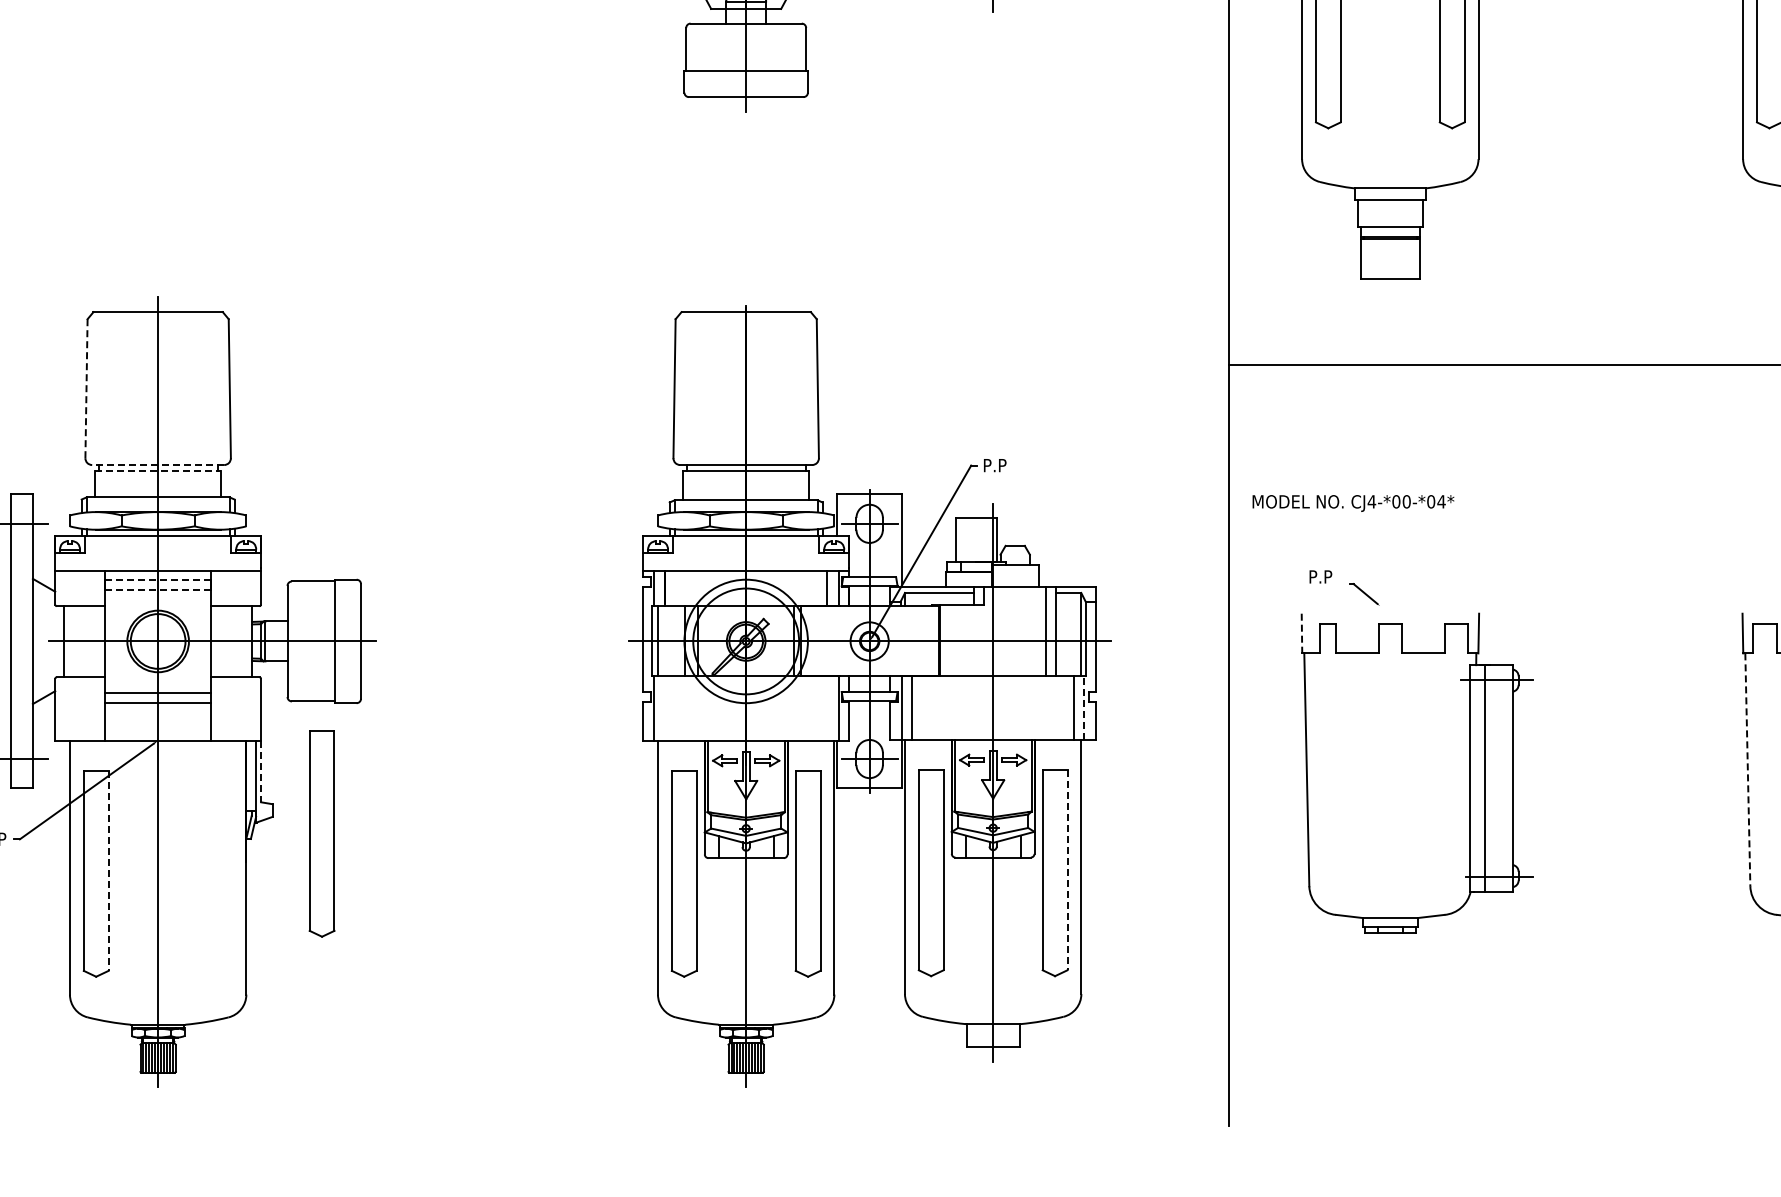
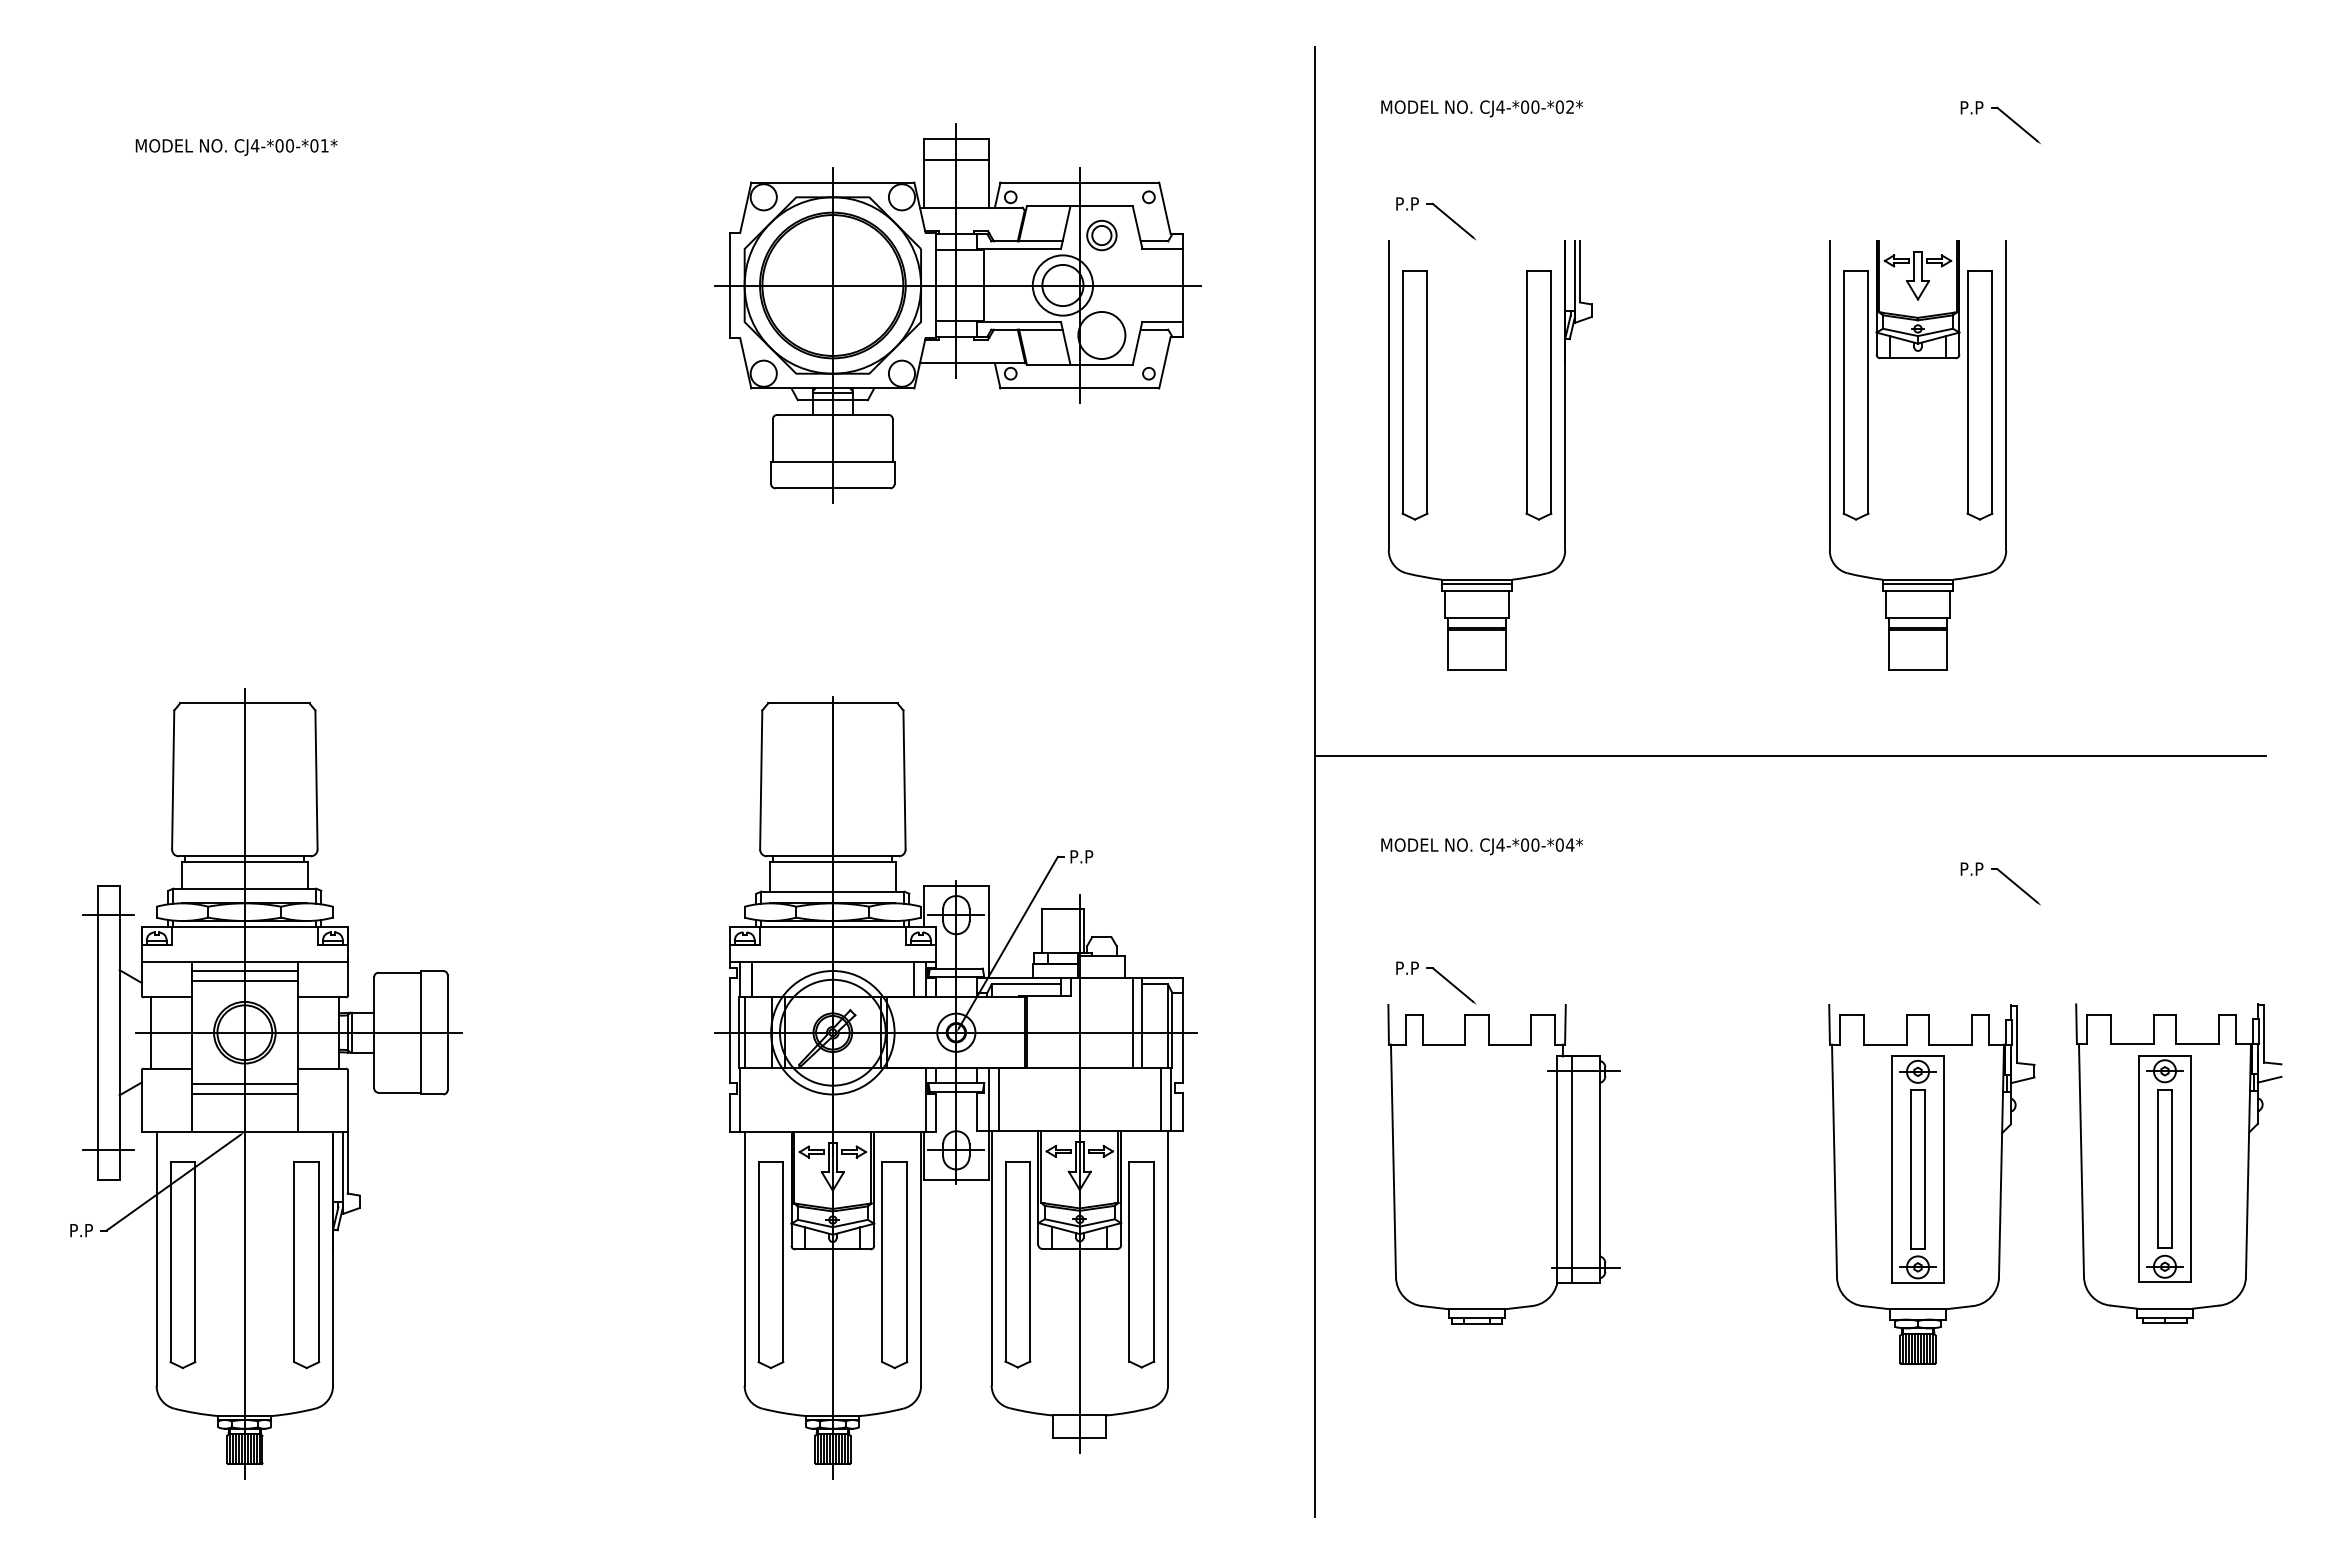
line: (1389, 193) -> (1476, 584), added
line: (86, 389) -> (173, 780), dashed -> solid
line: (157, 465) -> (244, 856), dashed -> solid
line: (158, 471) -> (245, 862), dashed -> solid
text: (1352, 503) -> (1481, 846), moved
line: (157, 579) -> (244, 970), dashed -> solid
line: (157, 590) -> (244, 981), dashed -> solid
part: (1364, 594) -> (1451, 985), size x1.67
line: (1301, 633) -> (1388, 1024), dashed -> solid
line: (1083, 708) -> (1170, 1099), dashed -> solid
line: (1747, 770) -> (1834, 1161), dashed -> solid
line: (260, 771) -> (347, 1162), dashed -> solid
part: (321, 834) -> (306, 1265), moved
line: (1067, 870) -> (1154, 1261), dashed -> solid
line: (108, 871) -> (195, 1262), dashed -> solid

